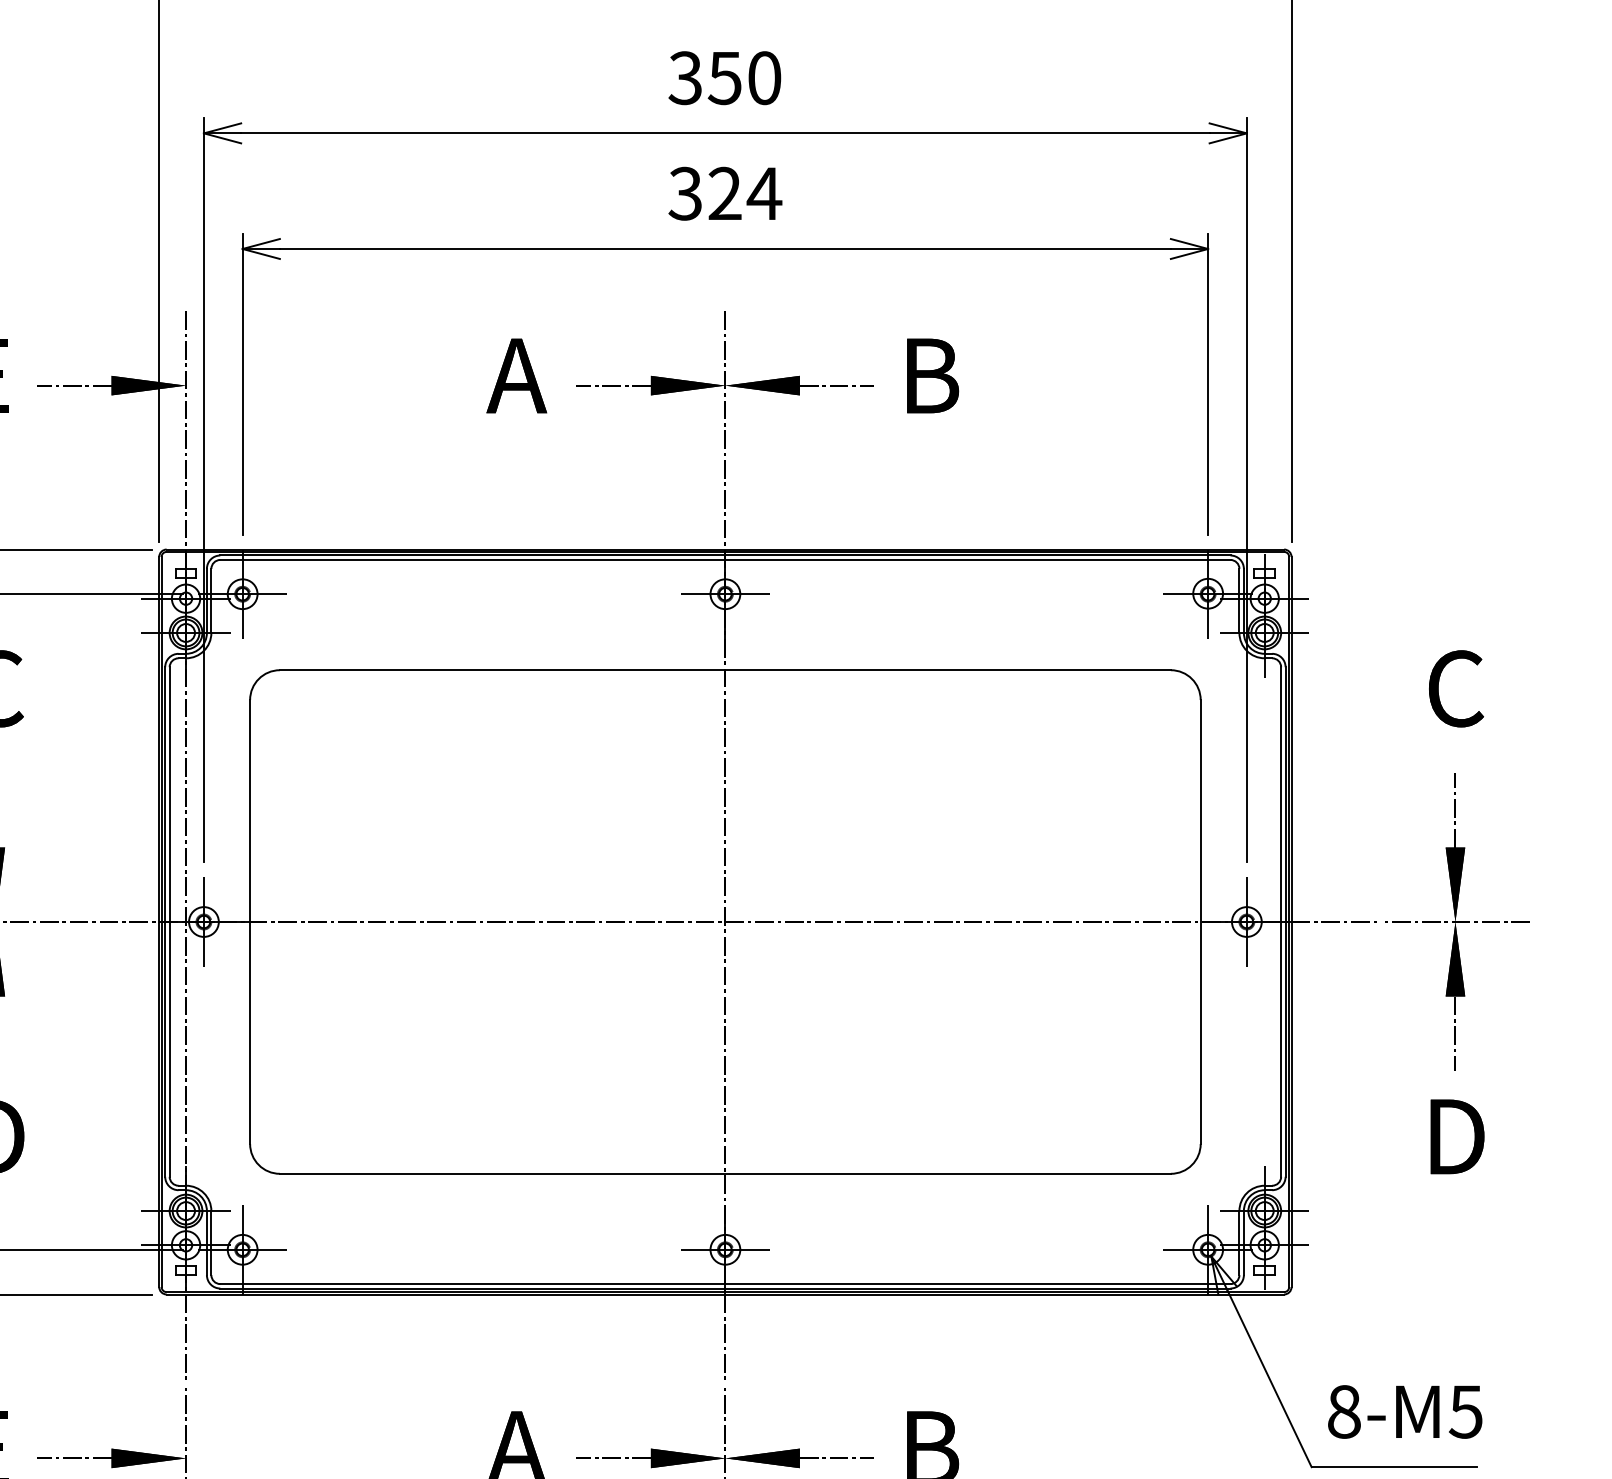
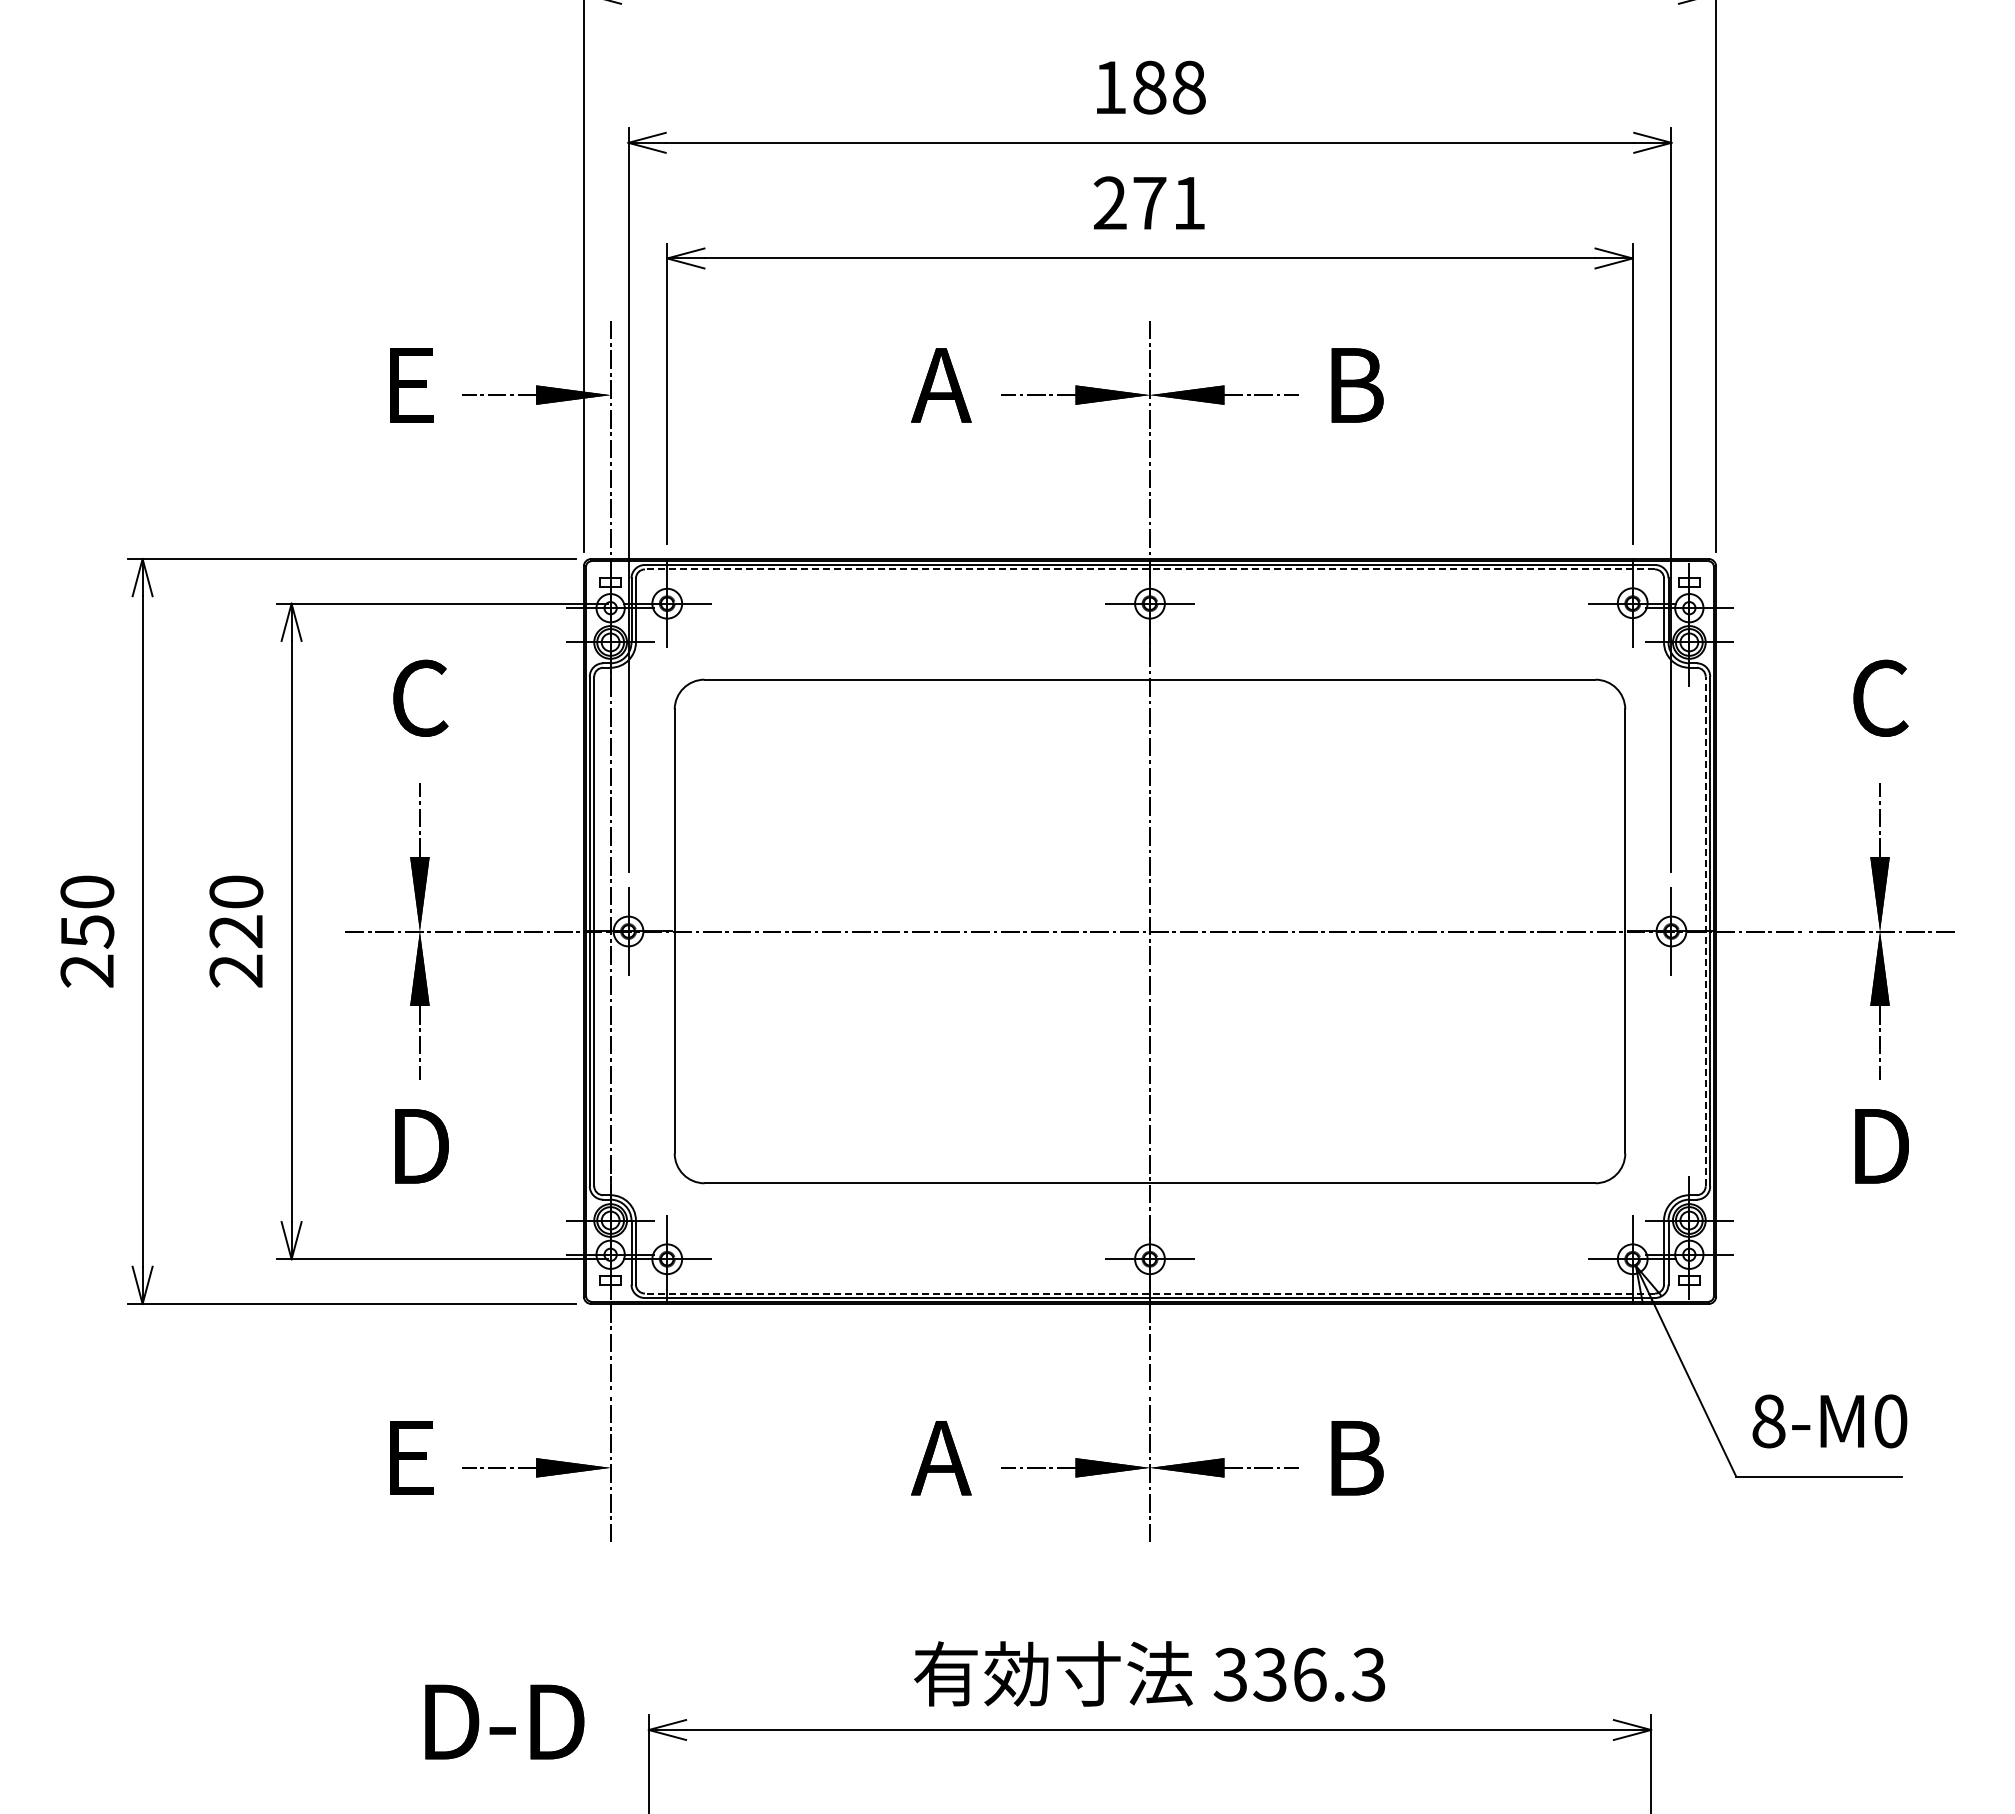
text: (724, 78) -> (1149, 87), 350 -> 188
text: (724, 194) -> (1149, 203), 324 -> 271
line: (724, 560) -> (1149, 569), solid -> dashed
line: (1280, 922) -> (1705, 931), solid -> dashed
line: (724, 1284) -> (1149, 1293), solid -> dashed
text: (1465, 1412) -> (1890, 1421), 8-M5 -> 8-M0

